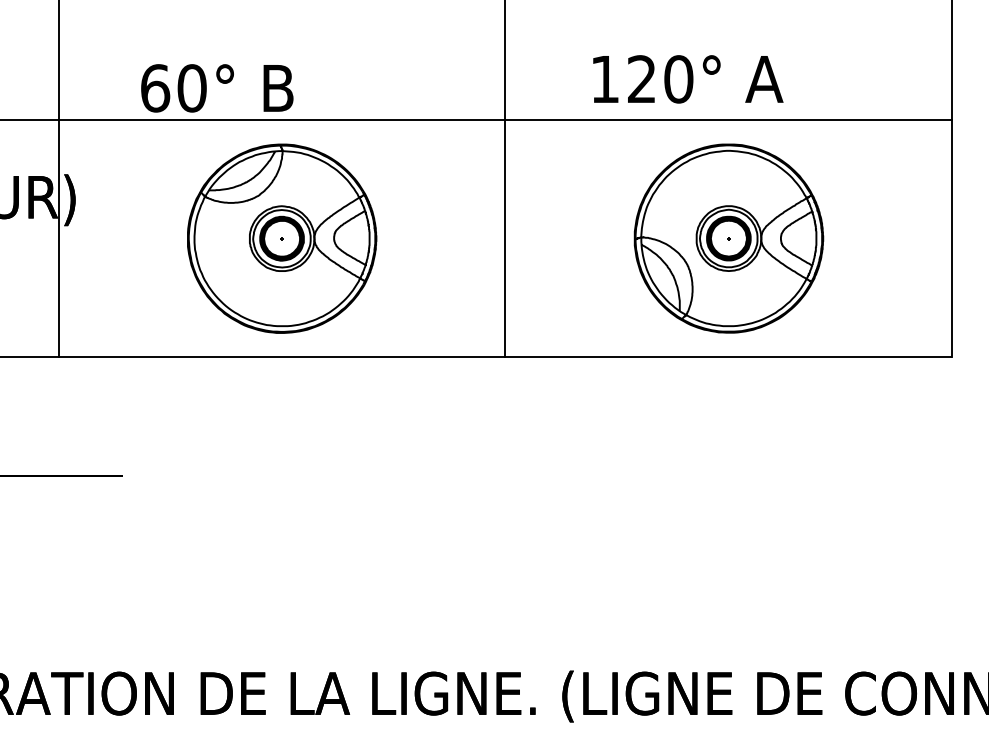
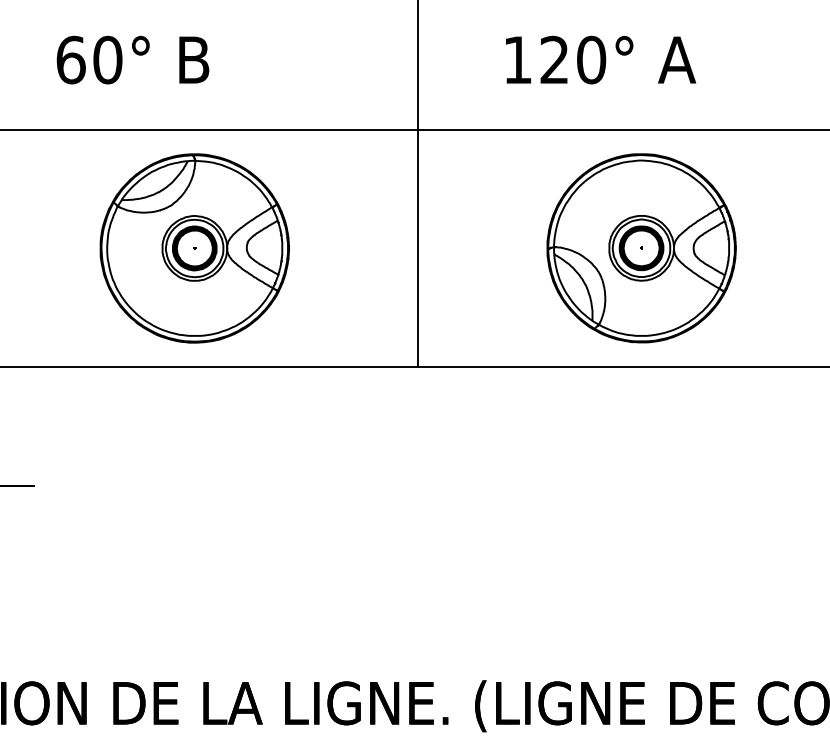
text: (688, 79) -> (601, 60), moved
text: (217, 88) -> (133, 60), moved

